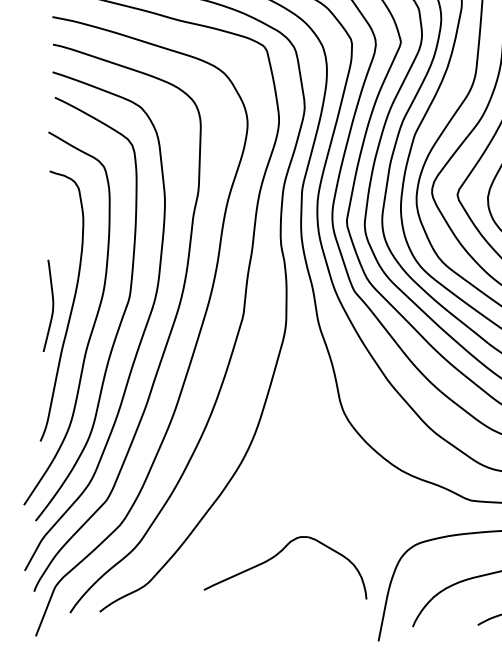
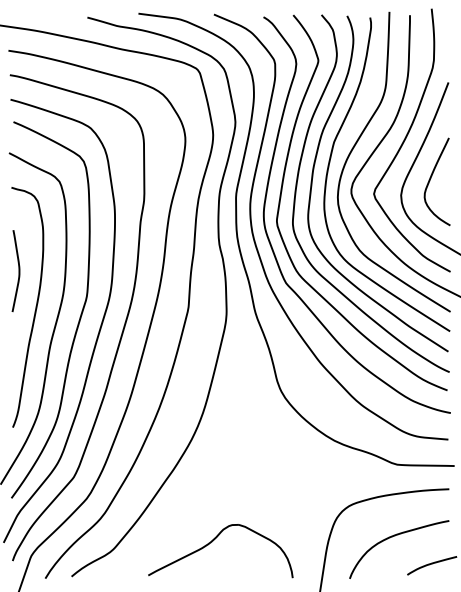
curve: (52, 306) -> (18, 271), moved
part: (277, 555) -> (212, 542), moved

